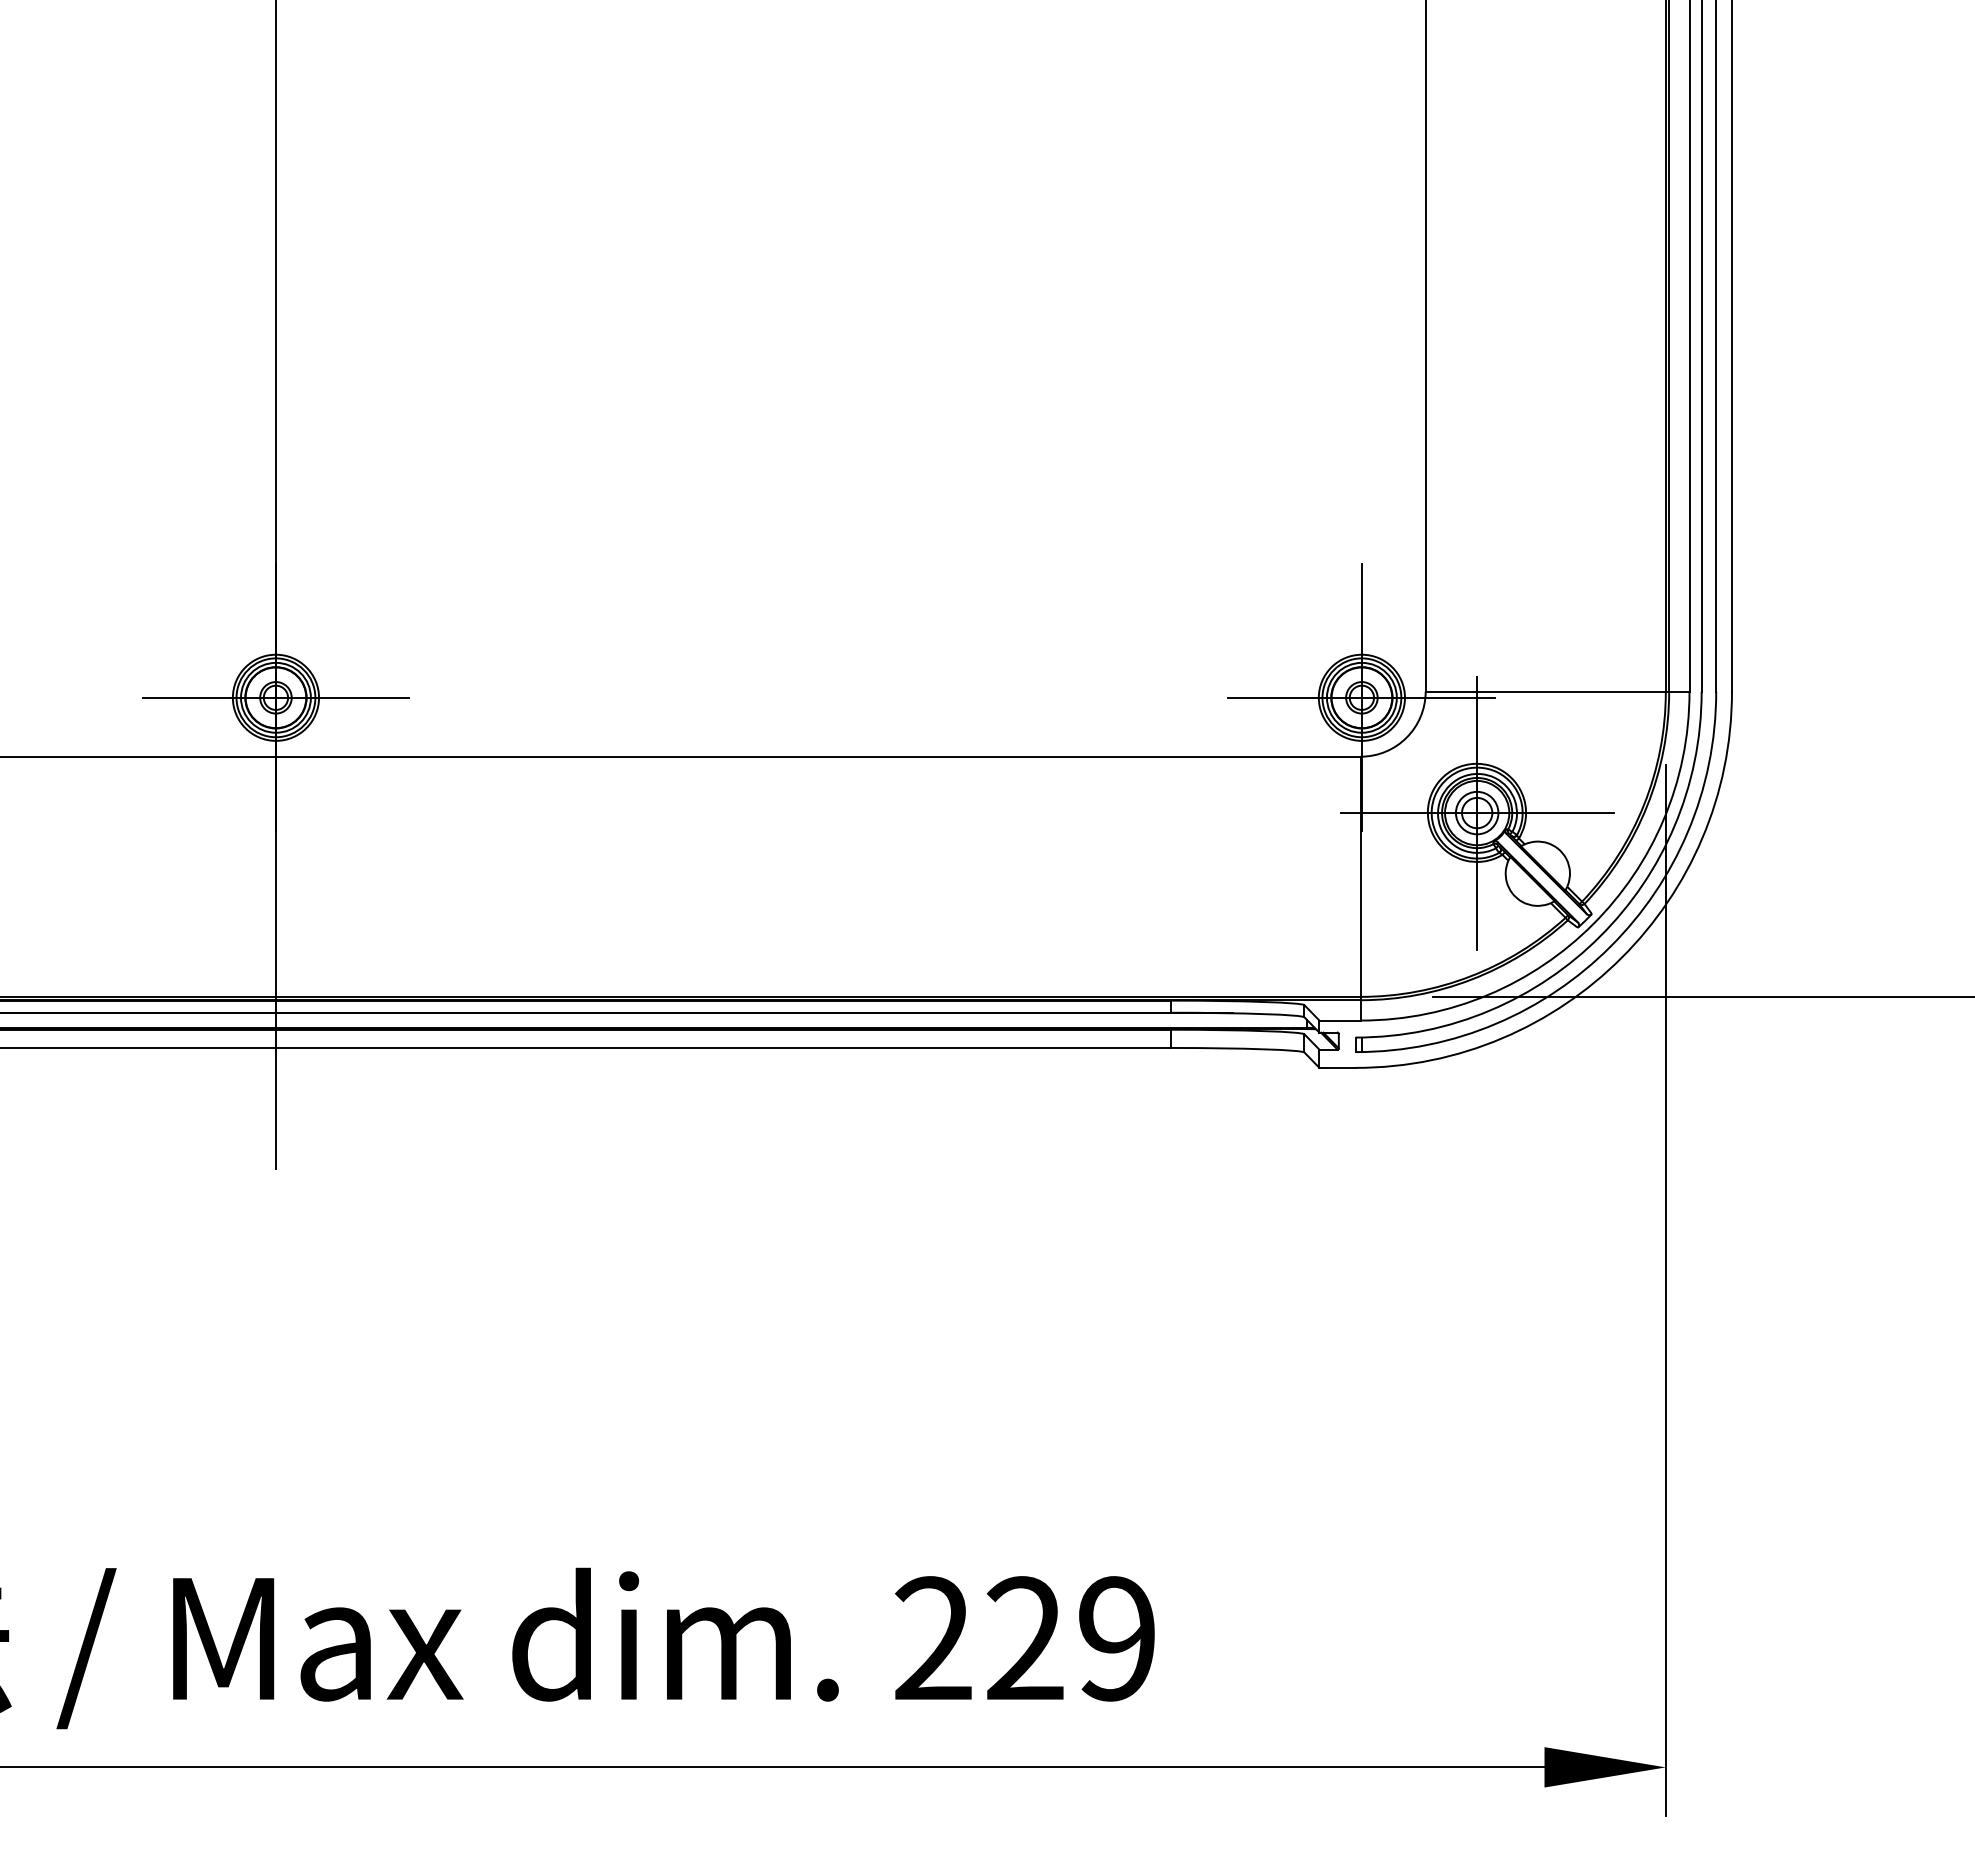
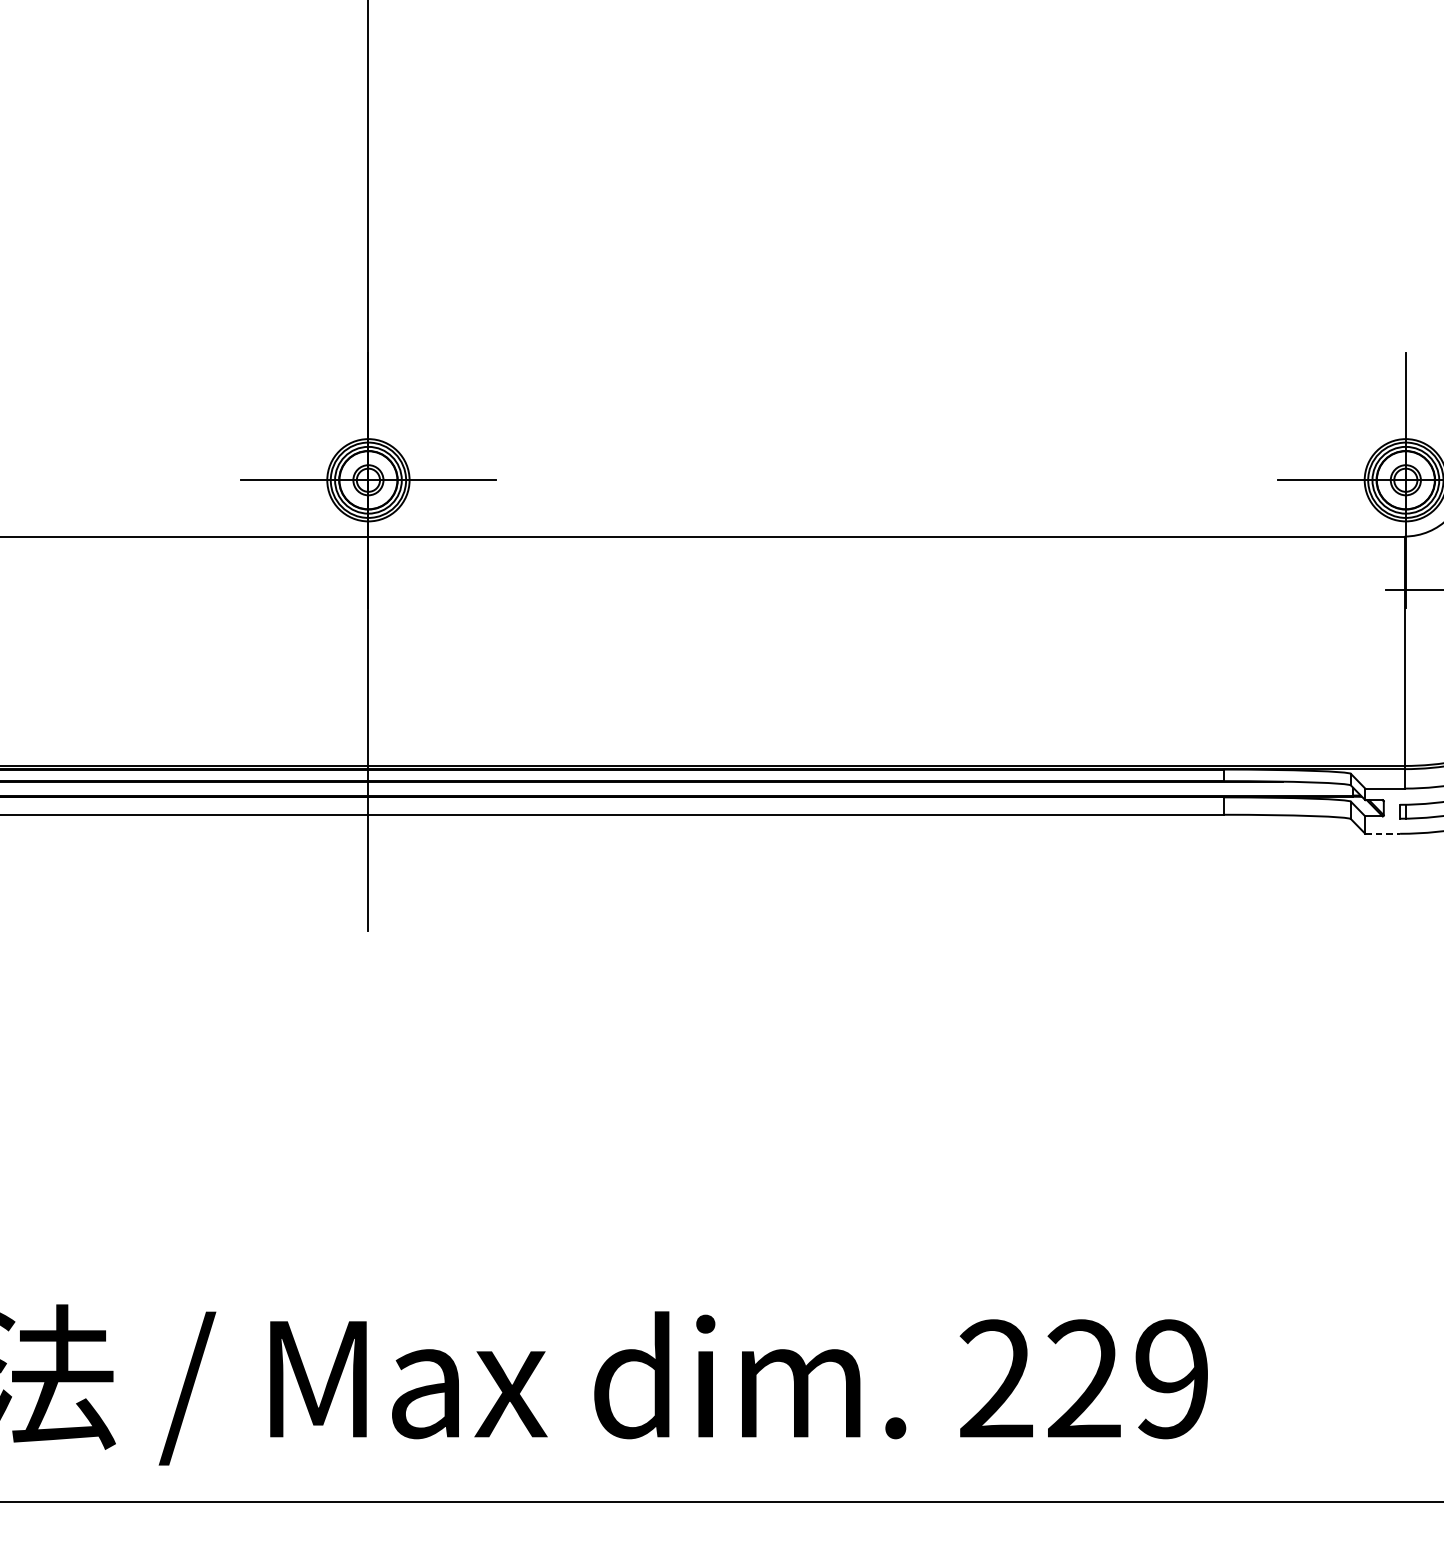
line: (1338, 1067) -> (1383, 833), solid -> dashed

